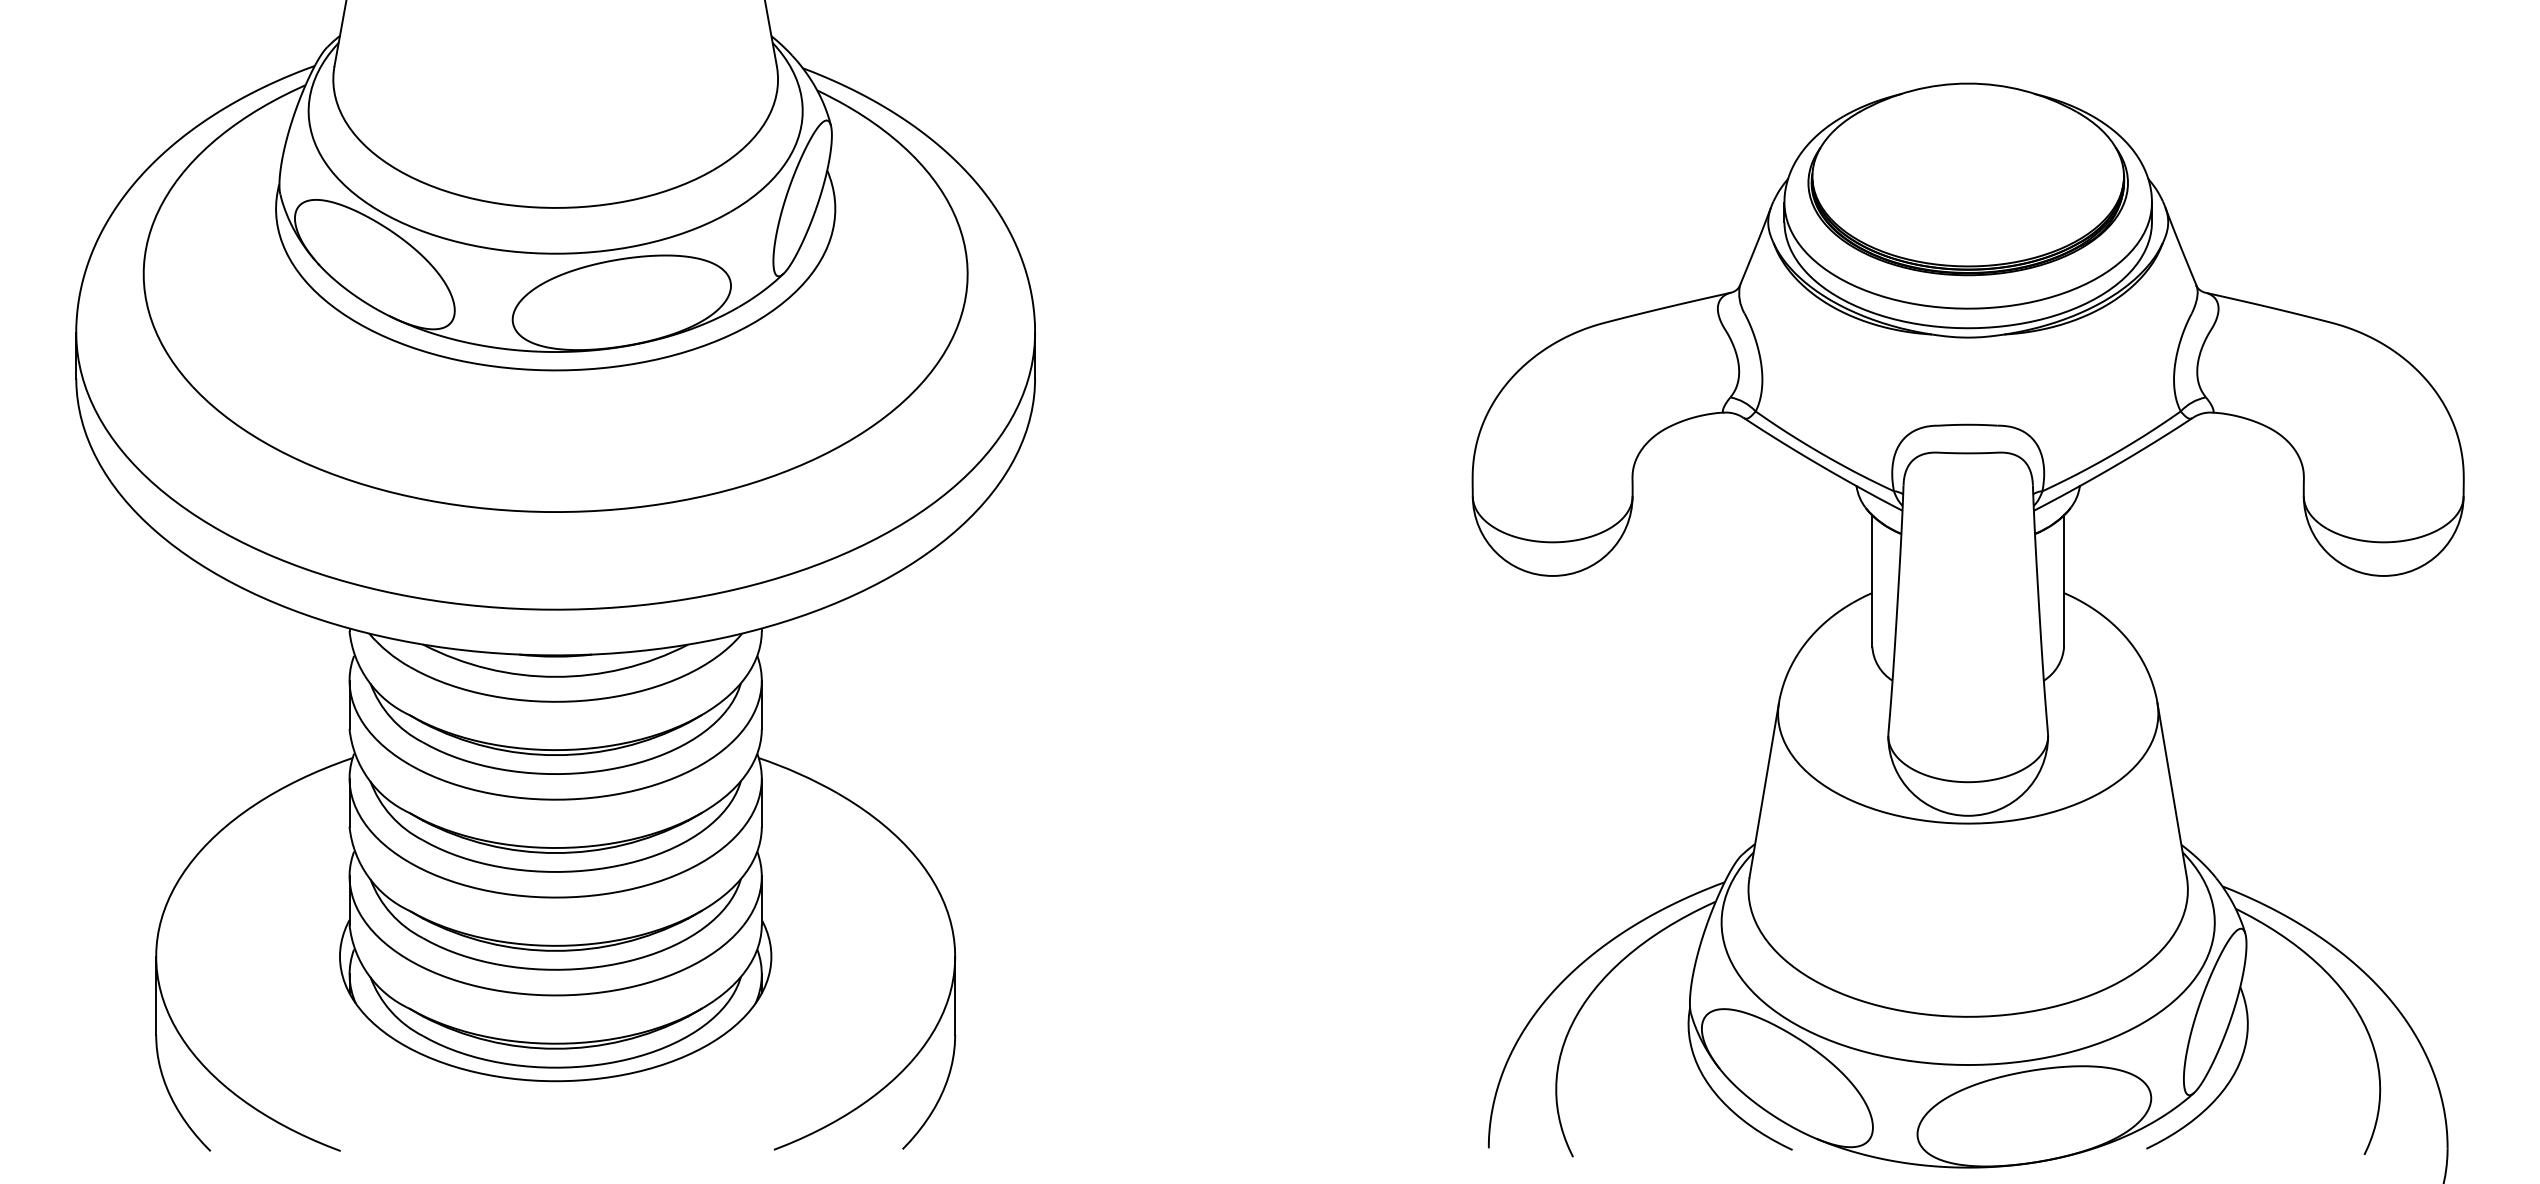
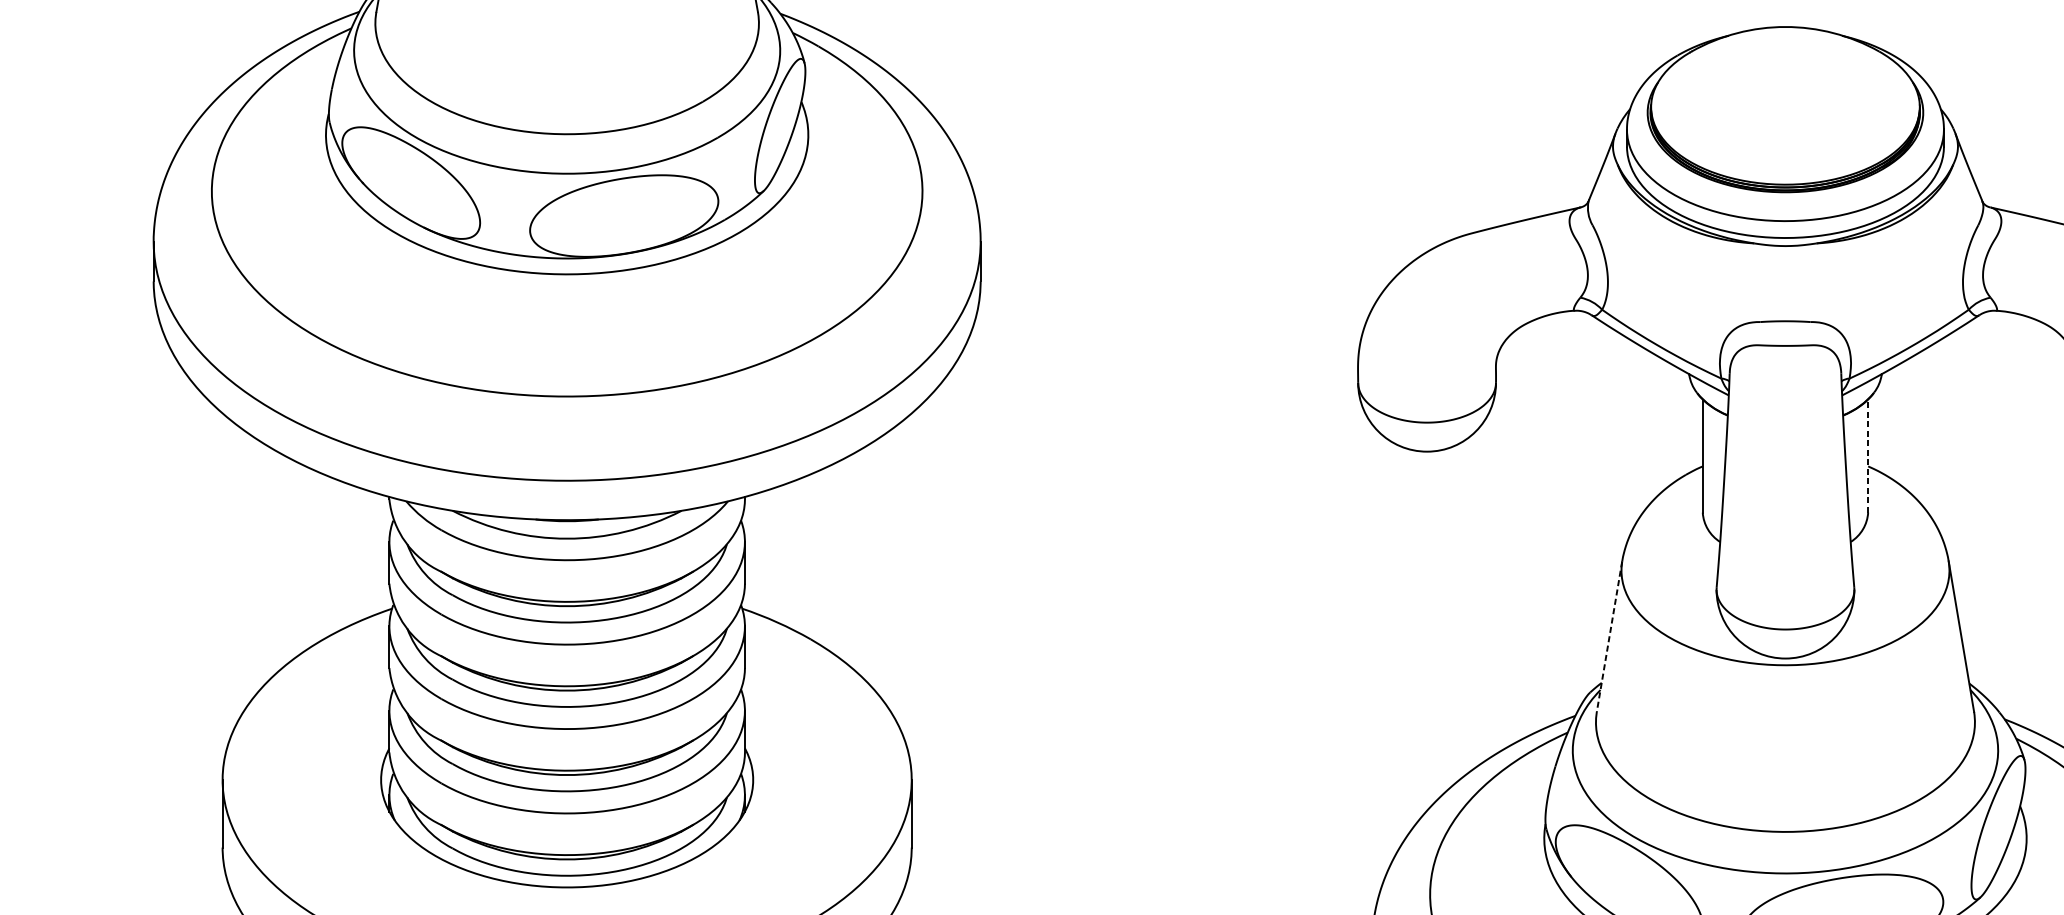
line: (2064, 581) -> (1868, 456), solid -> dashed
line: (1764, 790) -> (1609, 636), solid -> dashed

